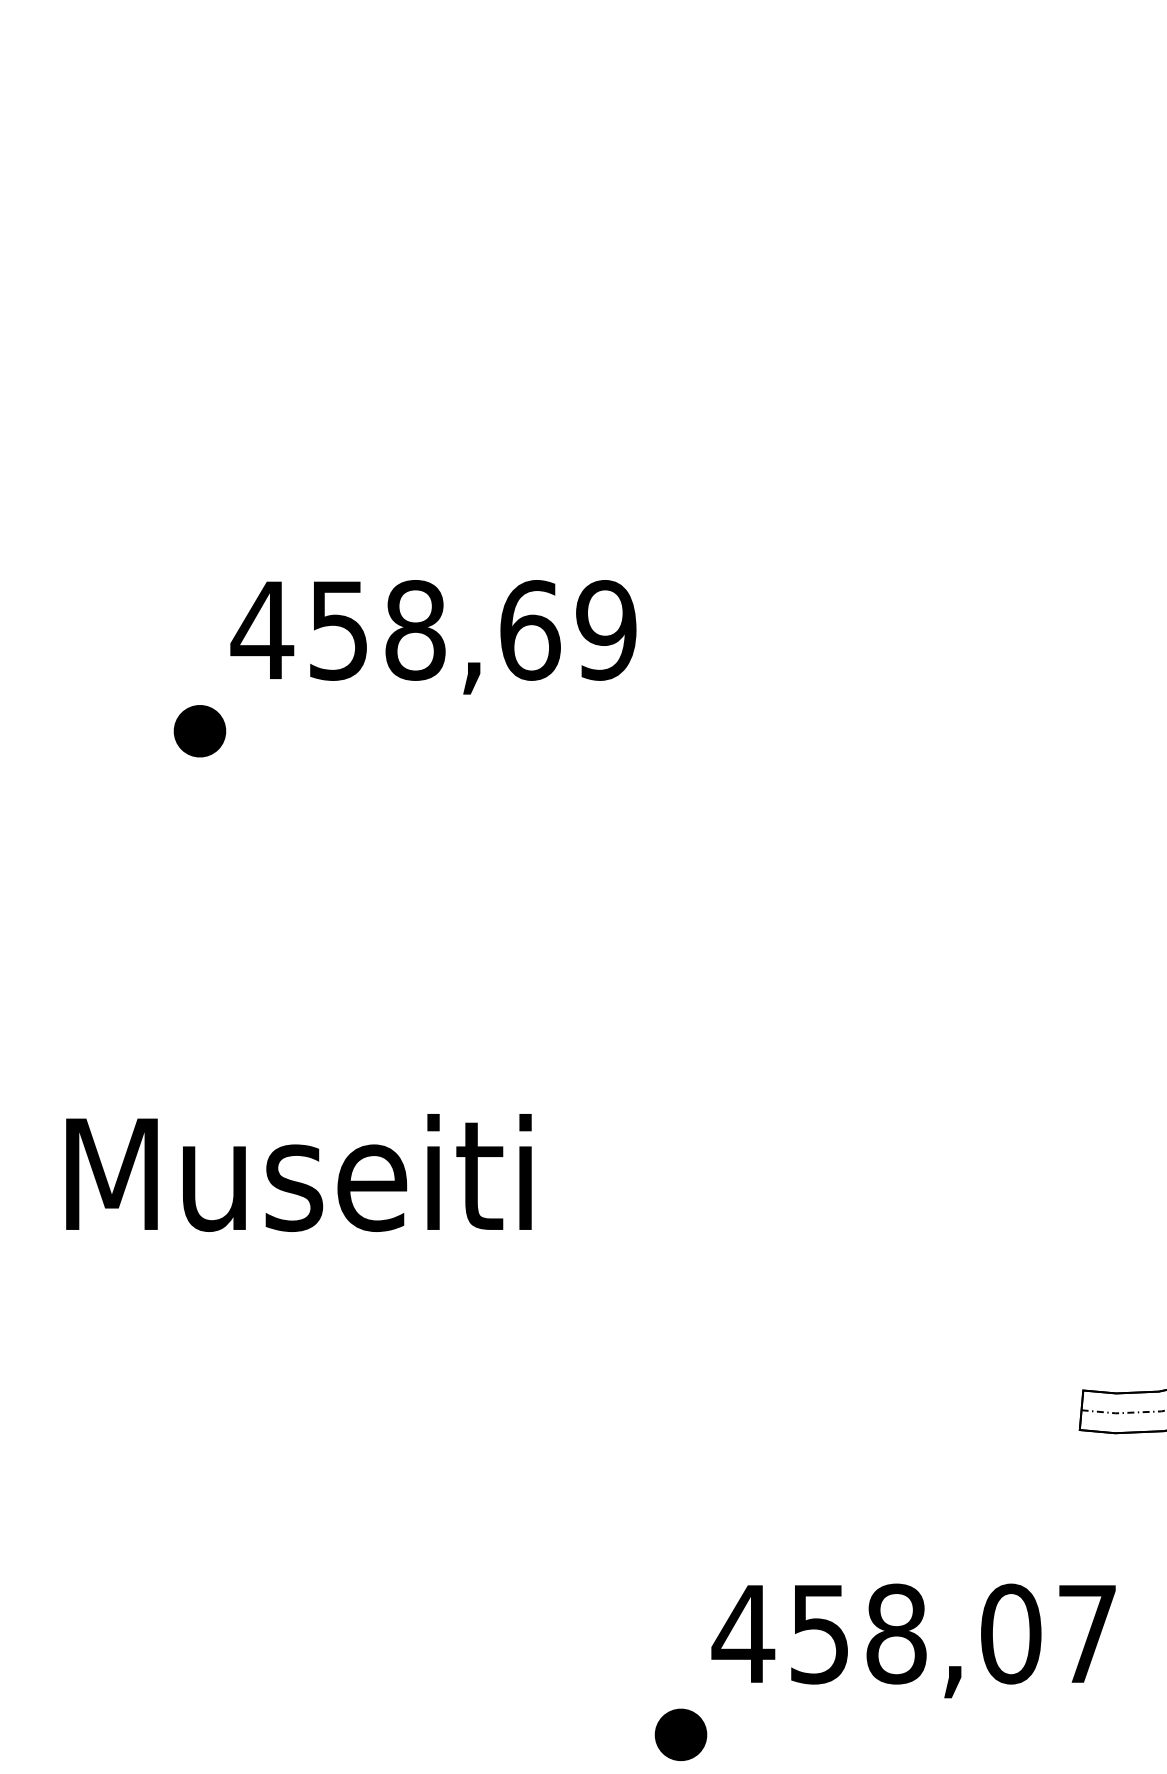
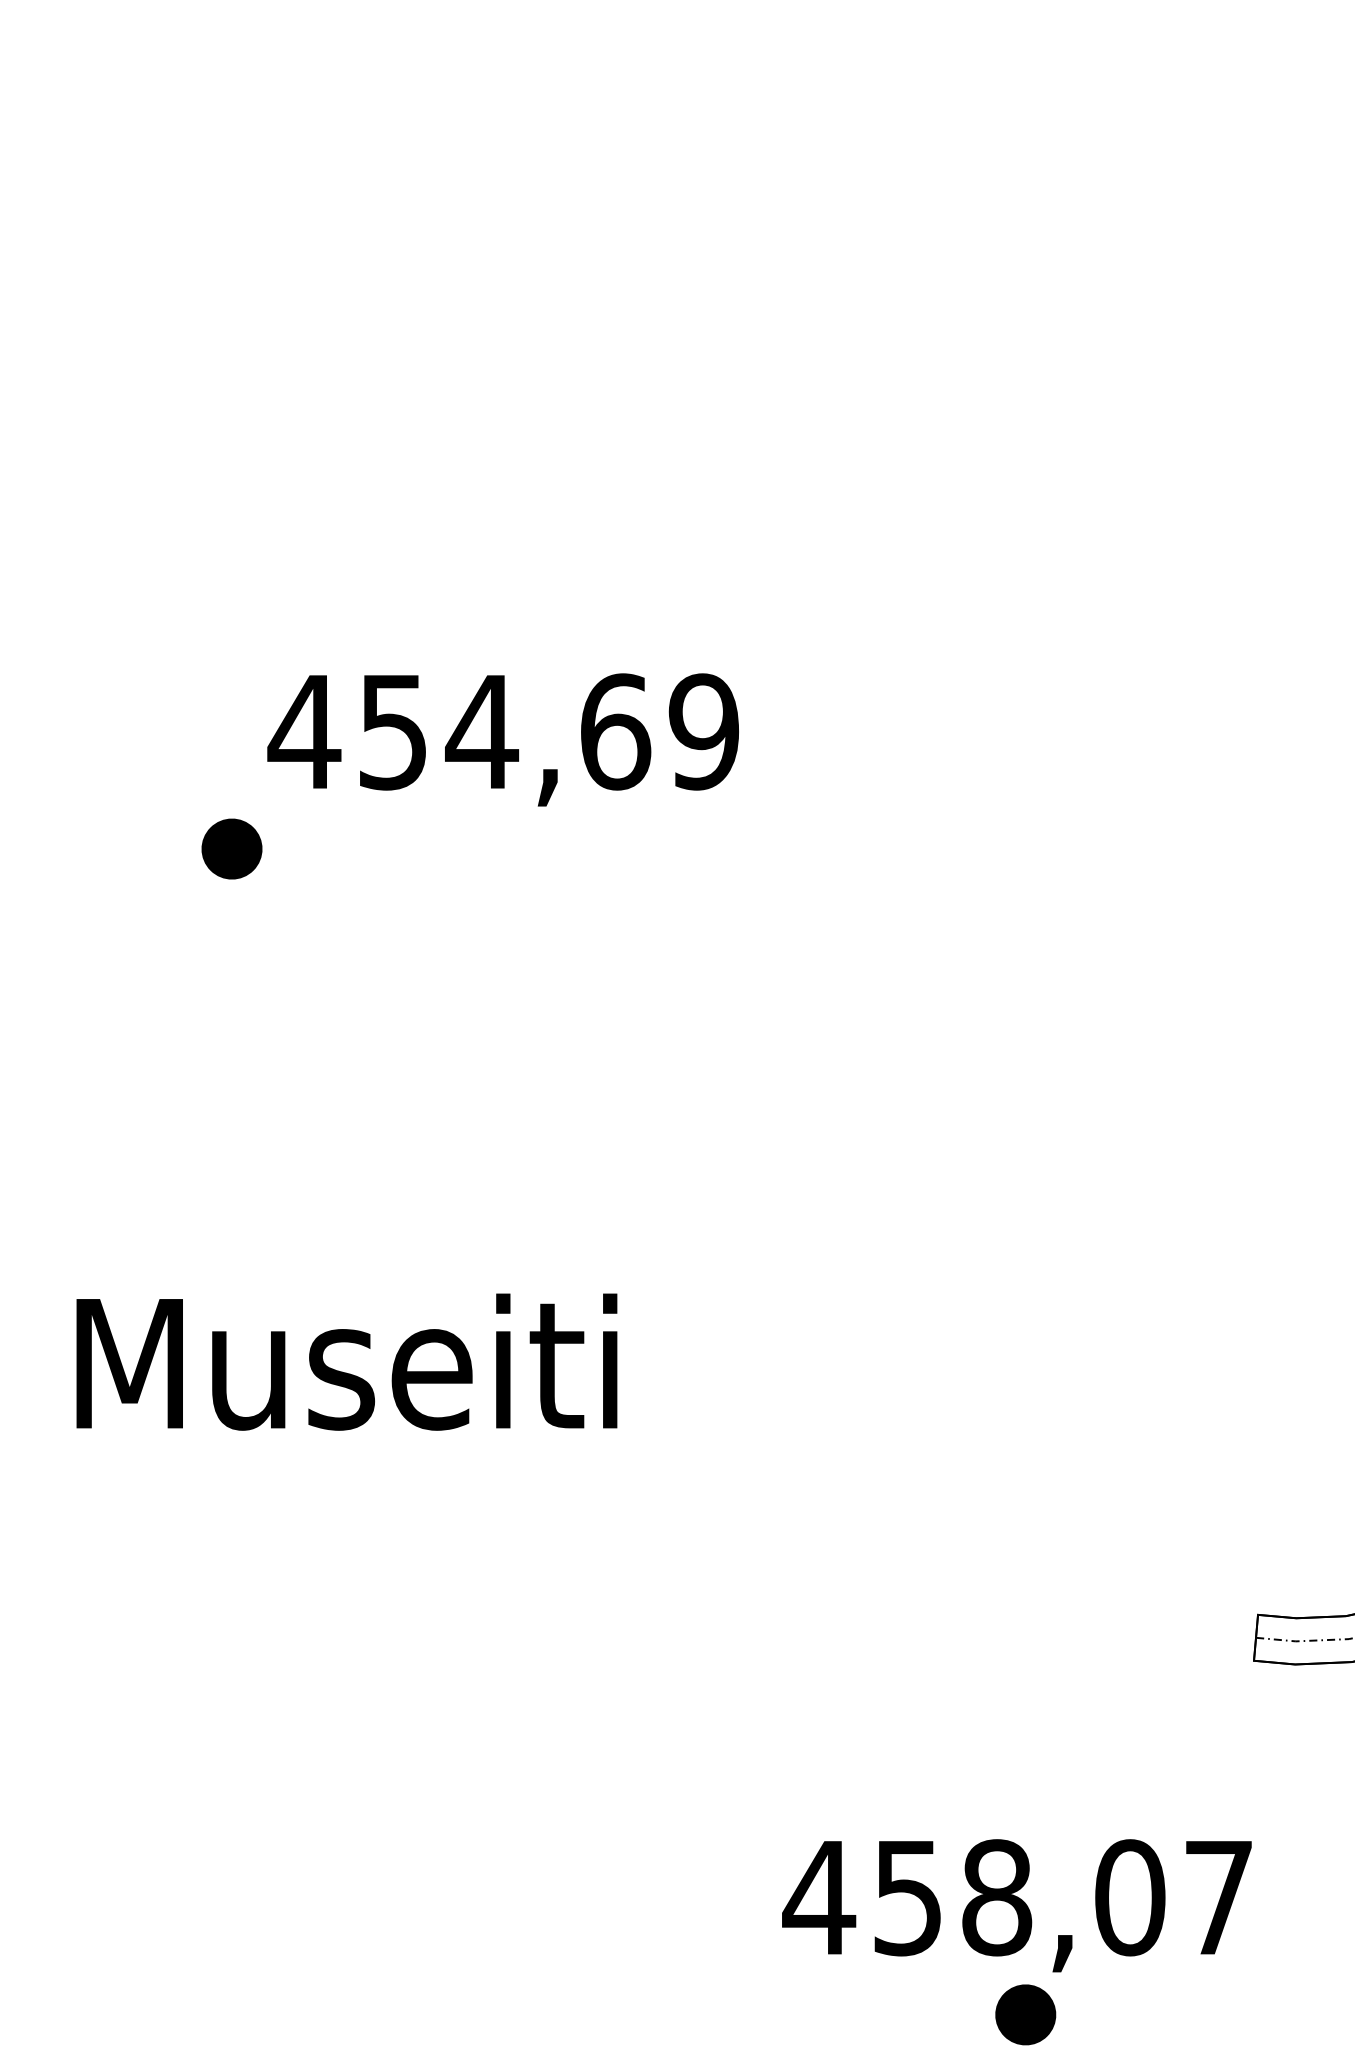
text: (415, 630) -> (482, 731), 458,69 -> 454,69
text: (913, 1640) -> (1016, 1905), moved
part: (680, 1734) -> (1025, 2014), moved

